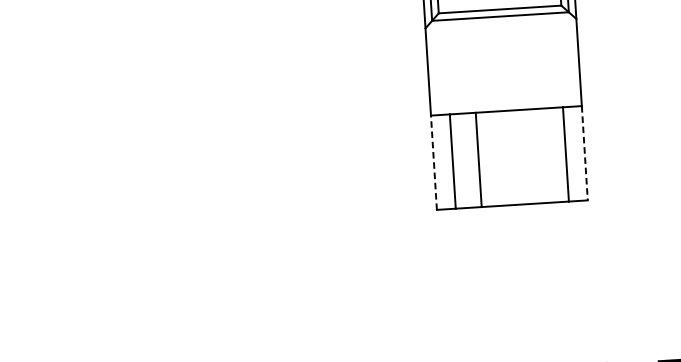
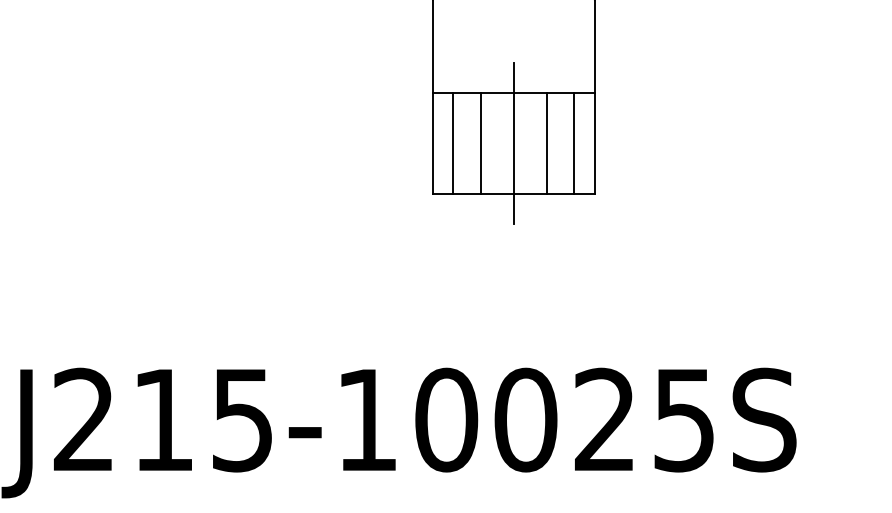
line: (584, 153) -> (594, 143), dashed -> solid
line: (539, 156) -> (546, 143), added
line: (509, 157) -> (513, 143), added
line: (434, 162) -> (433, 143), dashed -> solid

